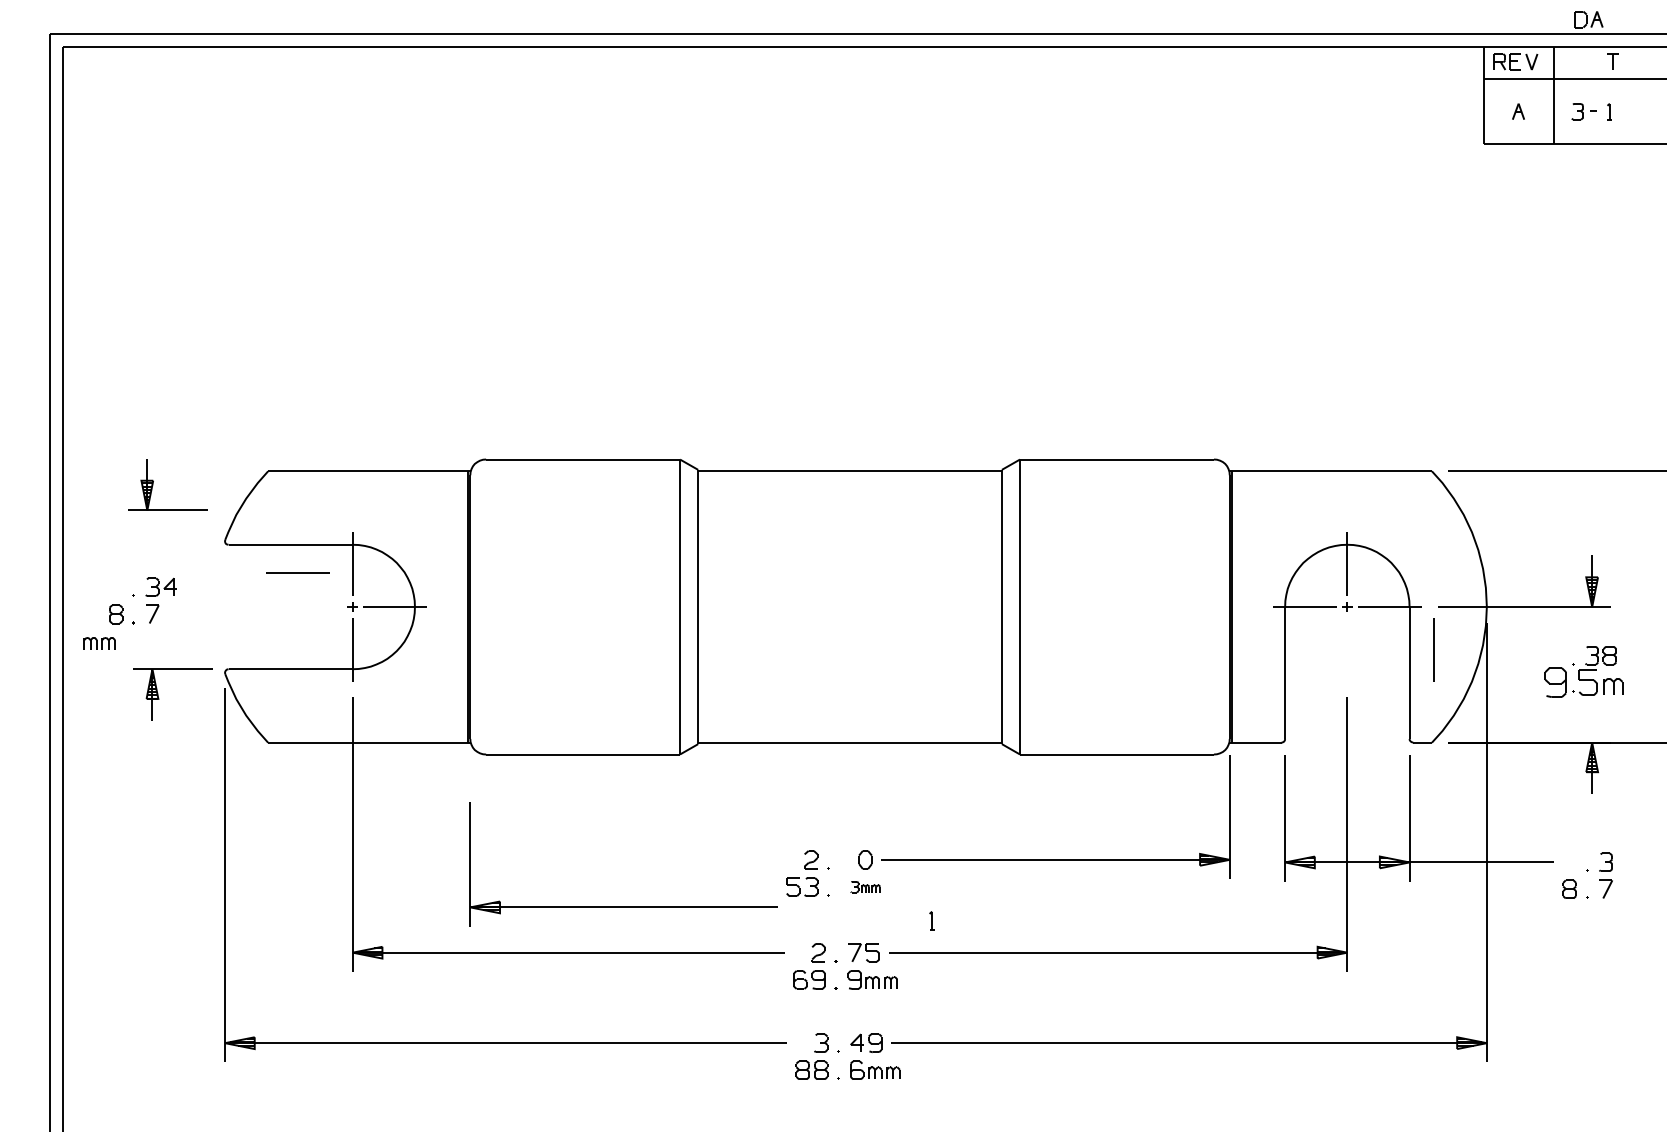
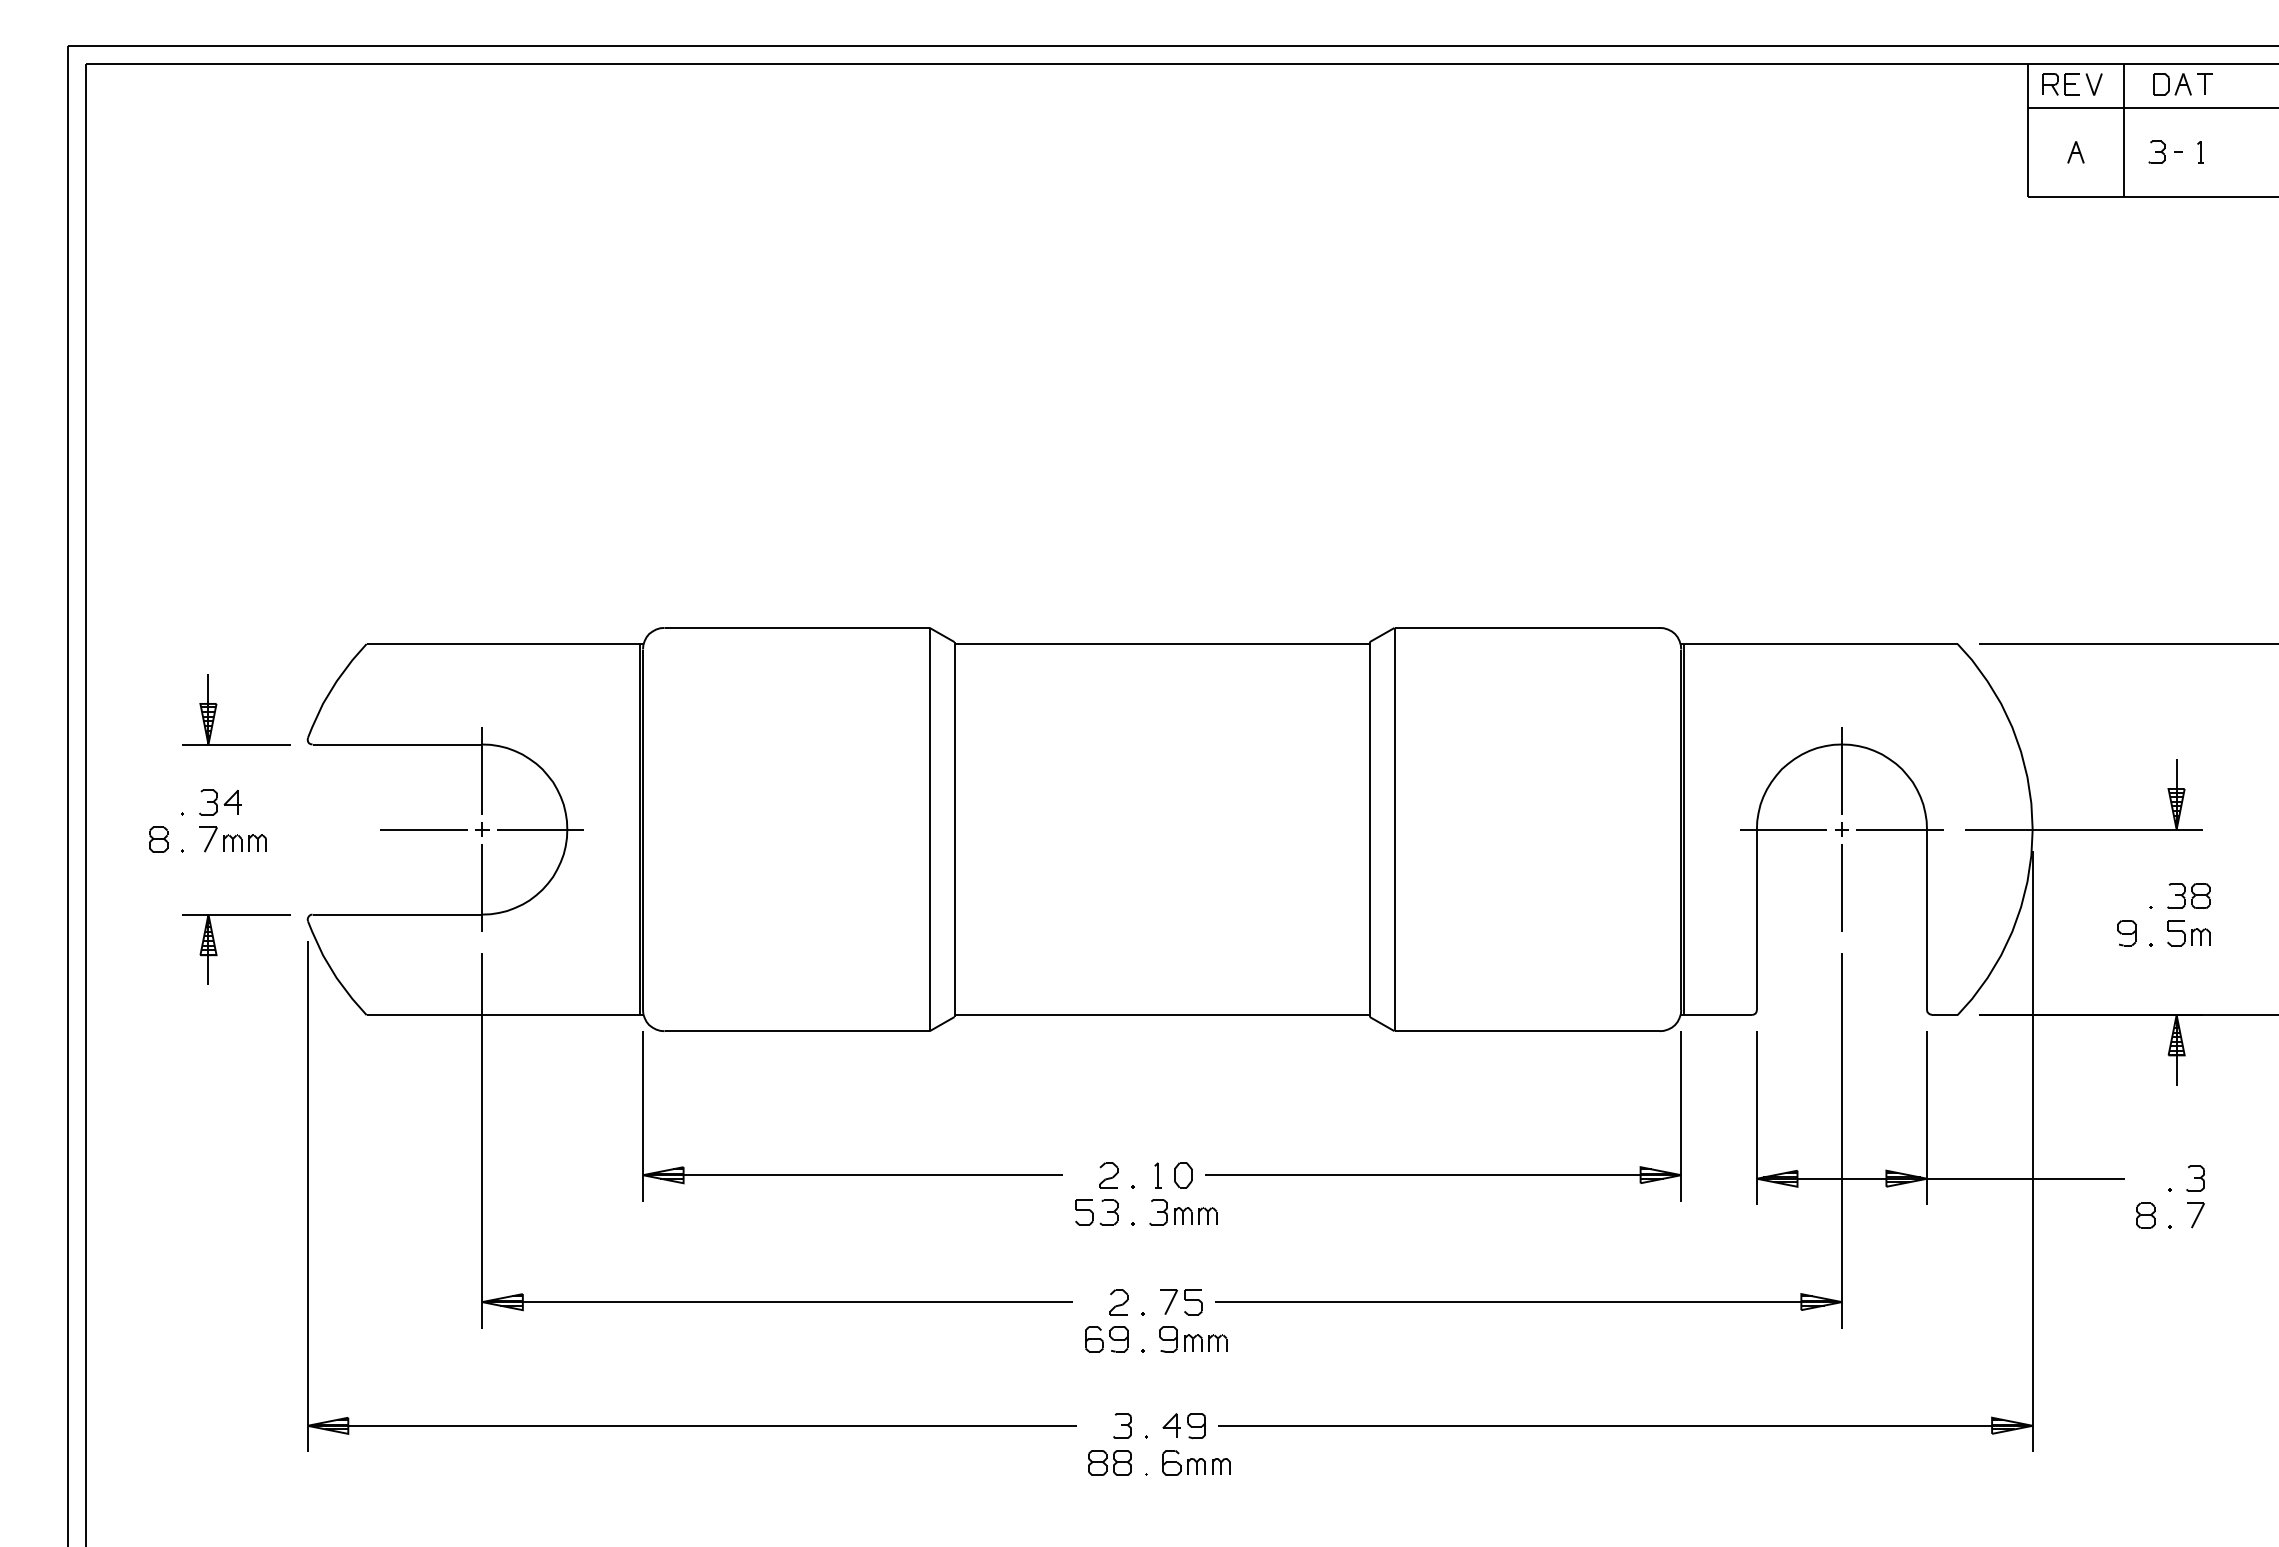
part: (1589, 19) -> (2172, 84), moved
part: (153, 481) -> (217, 705), moved
line: (297, 572) -> (423, 829), moved
part: (99, 642) -> (244, 842), moved
line: (1434, 649) -> (1841, 887), moved
part: (1555, 683) -> (2126, 933), size x0.62
part: (1600, 683) -> (2188, 933), size x0.71
part: (865, 887) -> (1183, 1212), size x1.67
part: (623, 906) -> (852, 1174), moved
part: (931, 920) -> (1157, 1175), moved

